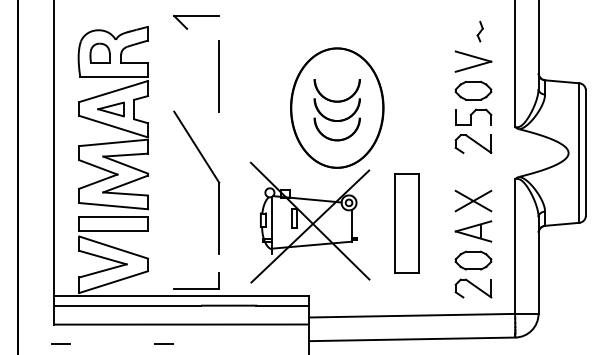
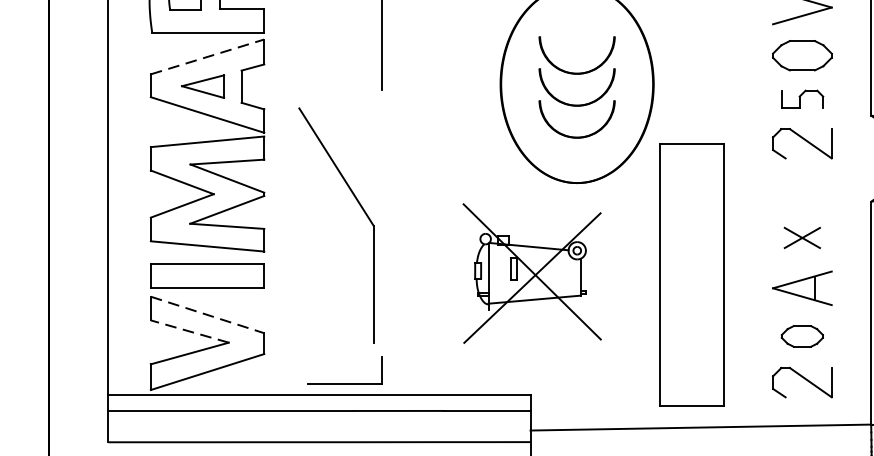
line: (113, 91) -> (207, 56), solid -> dashed
part: (473, 116) -> (802, 98), size x0.7
part: (212, 174) -> (362, 212), moved
part: (473, 200) -> (802, 237), size x0.6
part: (309, 222) -> (531, 273), size x0.7
part: (406, 223) -> (691, 275), size x1.6
line: (114, 247) -> (208, 314), solid -> dashed
line: (103, 257) -> (190, 331), solid -> dashed
part: (473, 260) -> (802, 336), size x0.7

